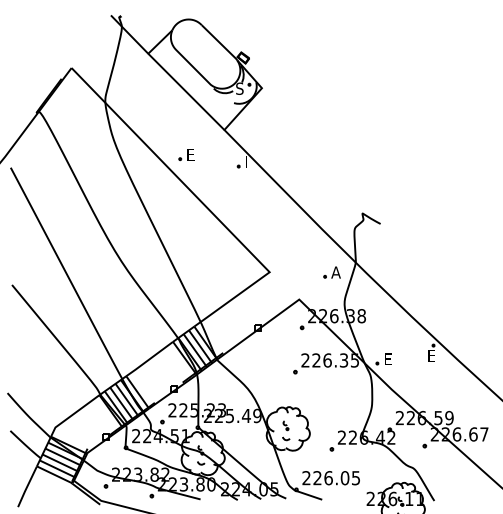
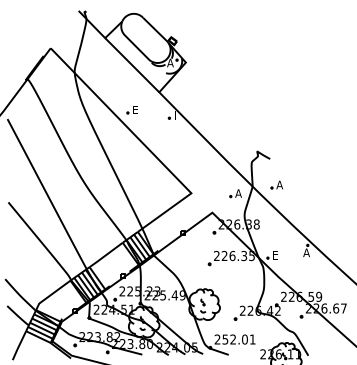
text: (239, 88) -> (169, 62), S -> A
part: (389, 260) -> (276, 184), added
text: (431, 355) -> (306, 252), E -> A
text: (336, 478) -> (238, 339), 226.05 -> 252.01

